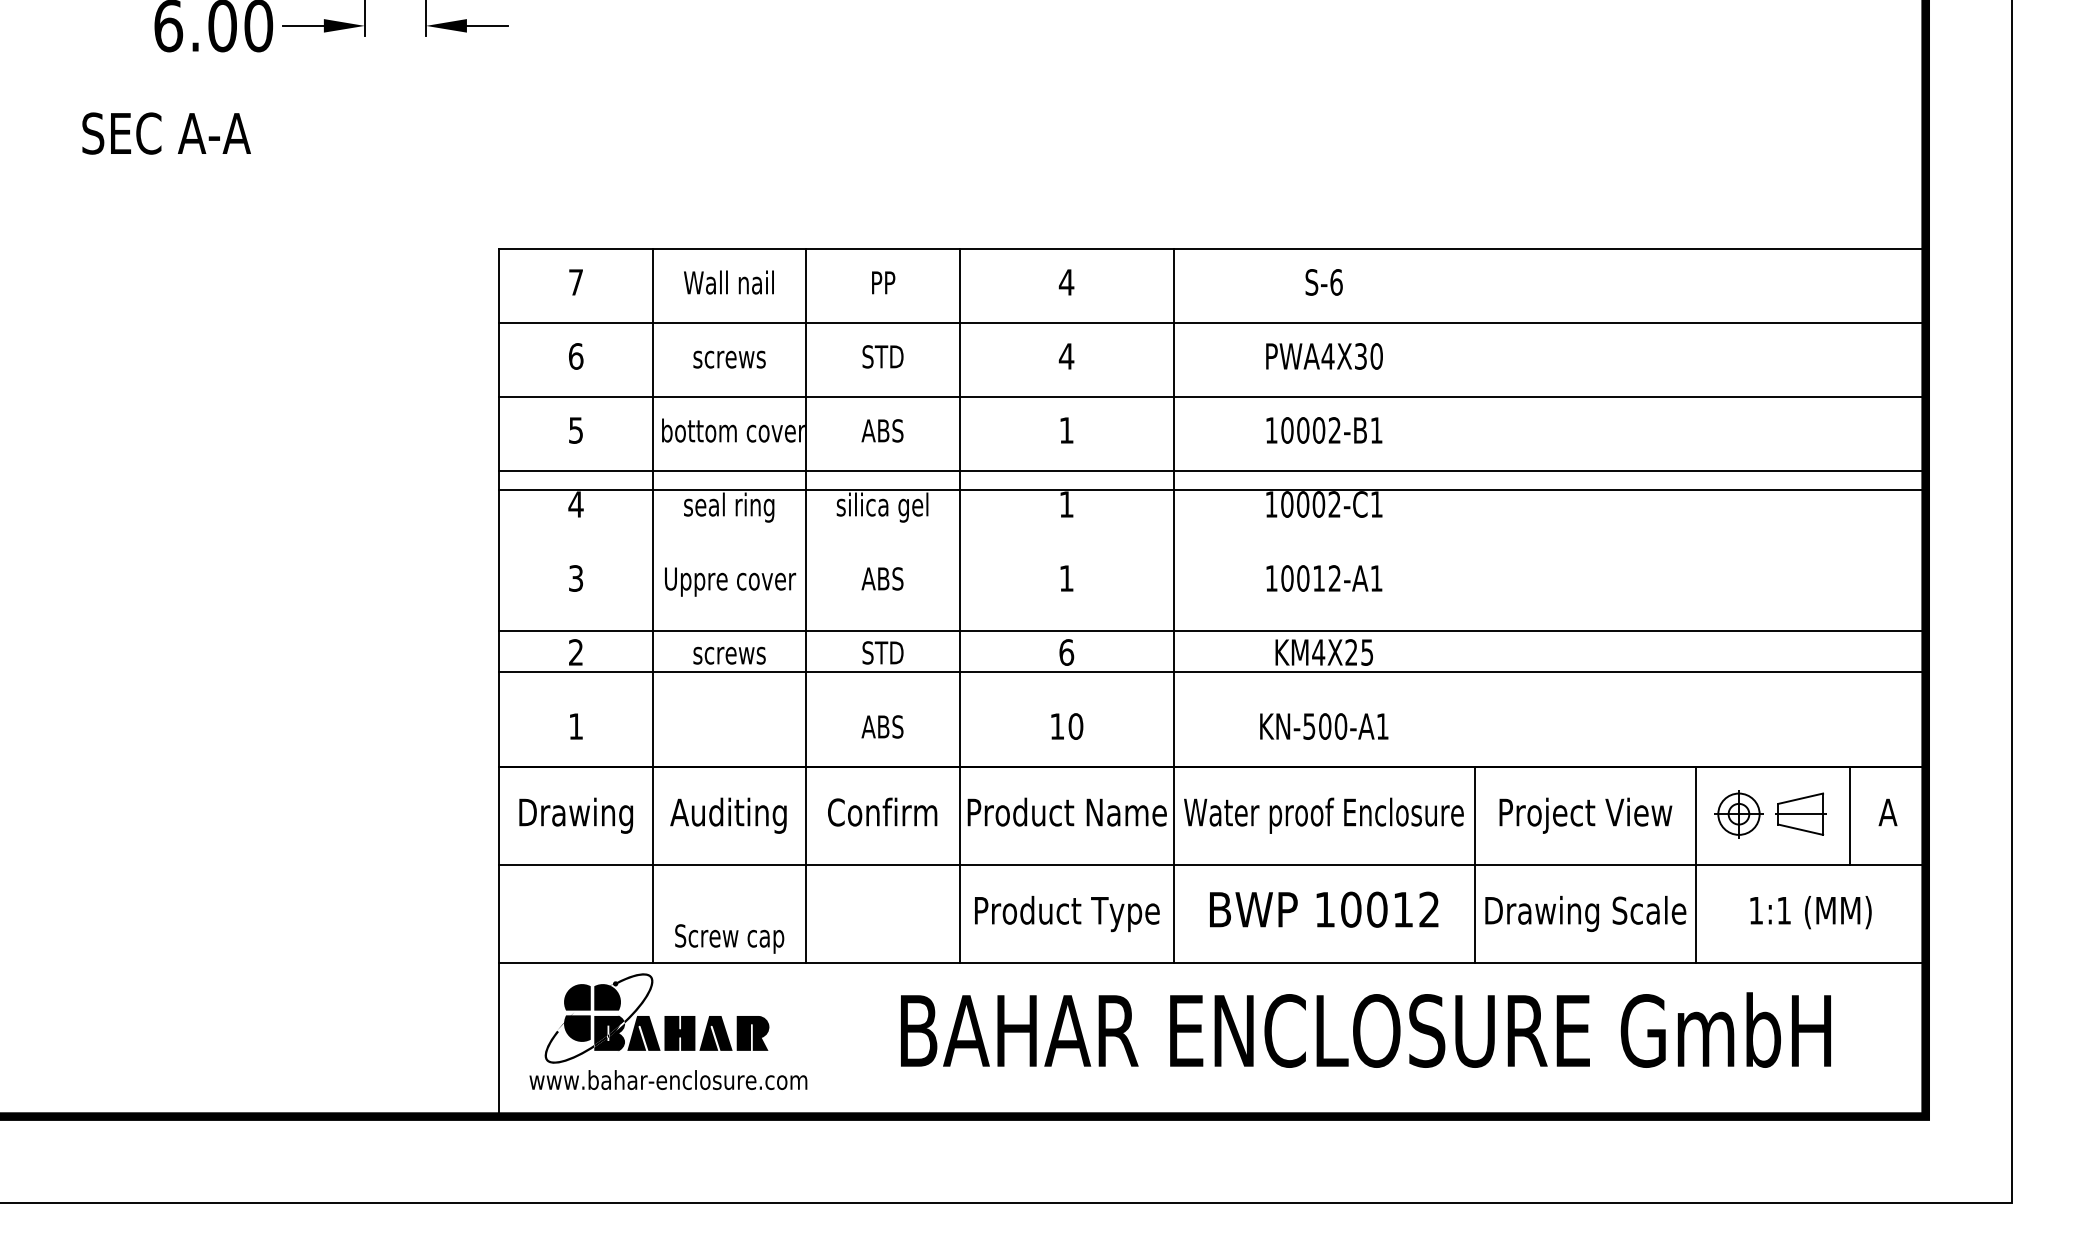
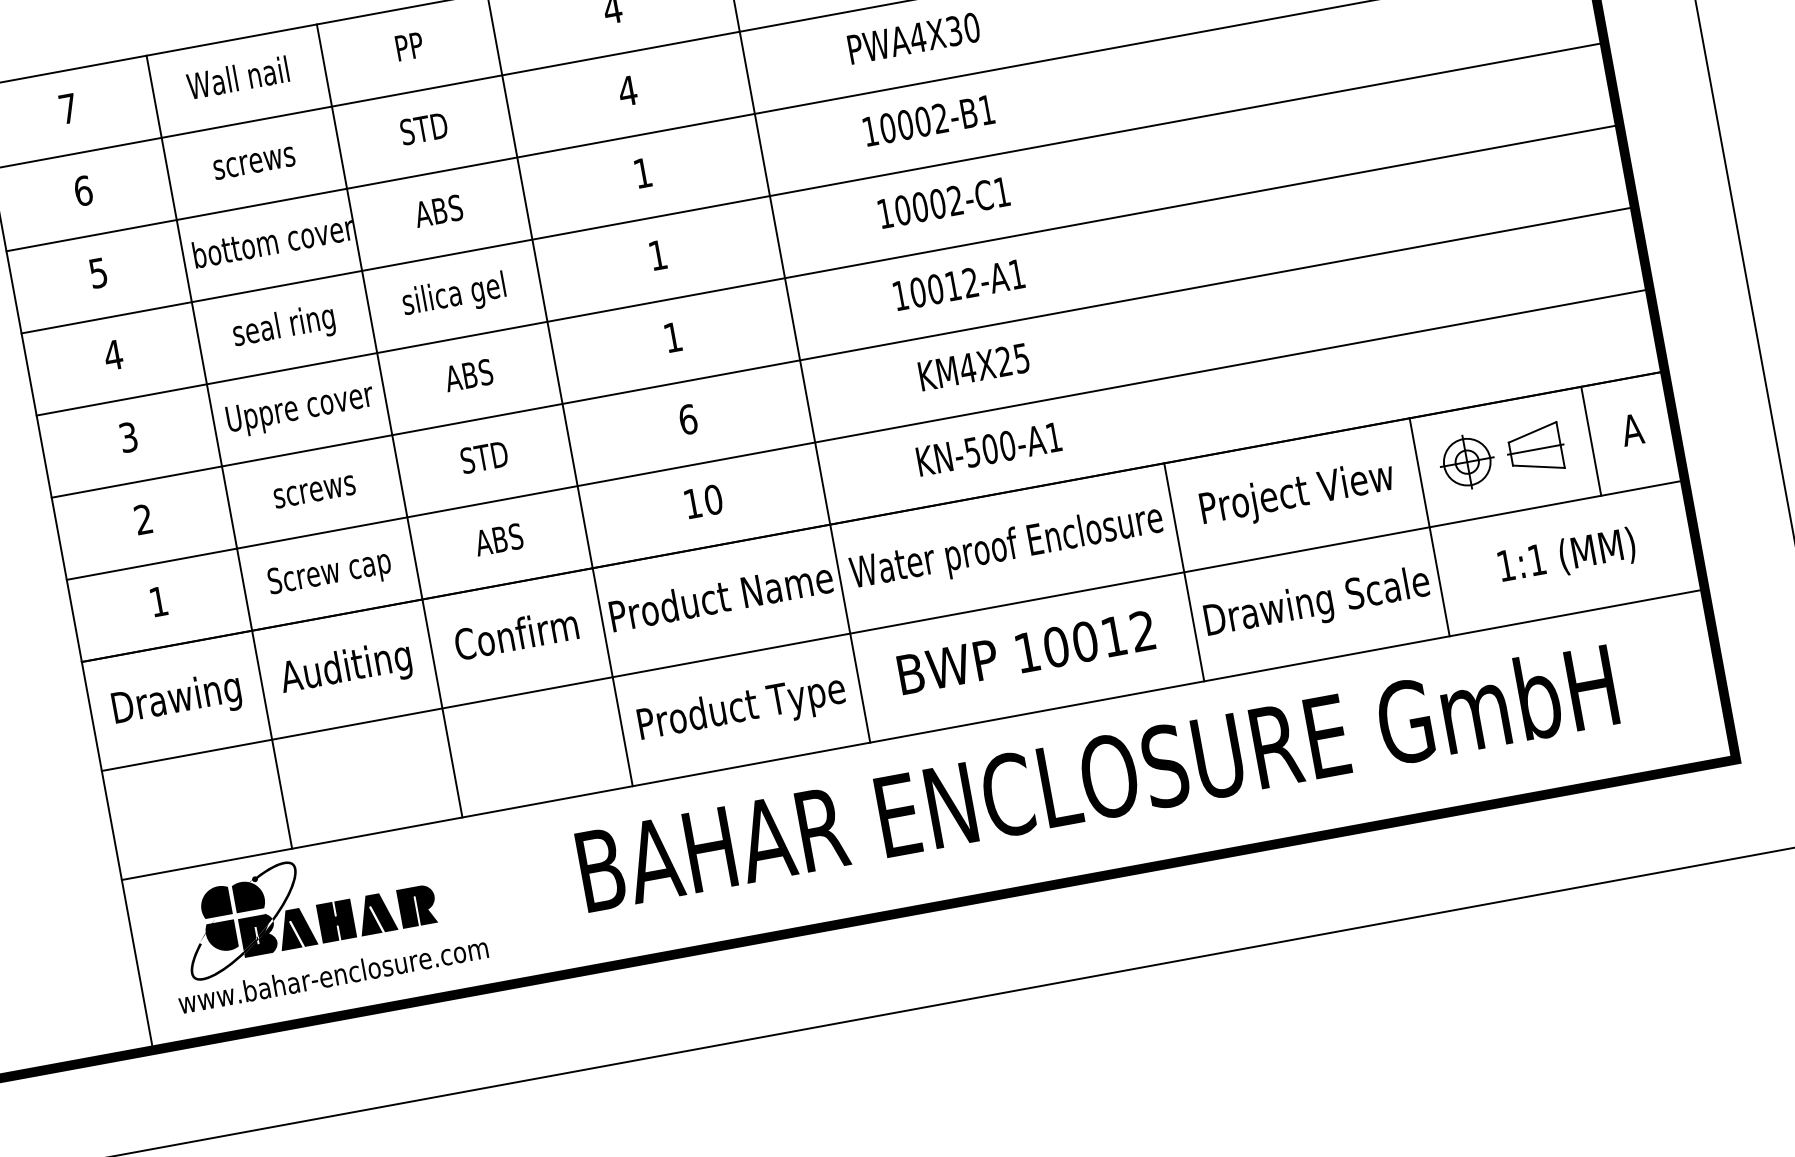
line: (1212, 489) -> (827, 270), moved
line: (1212, 630) -> (858, 434), moved
line: (1212, 671) -> (843, 352), moved
text: (729, 938) -> (329, 573), moved

